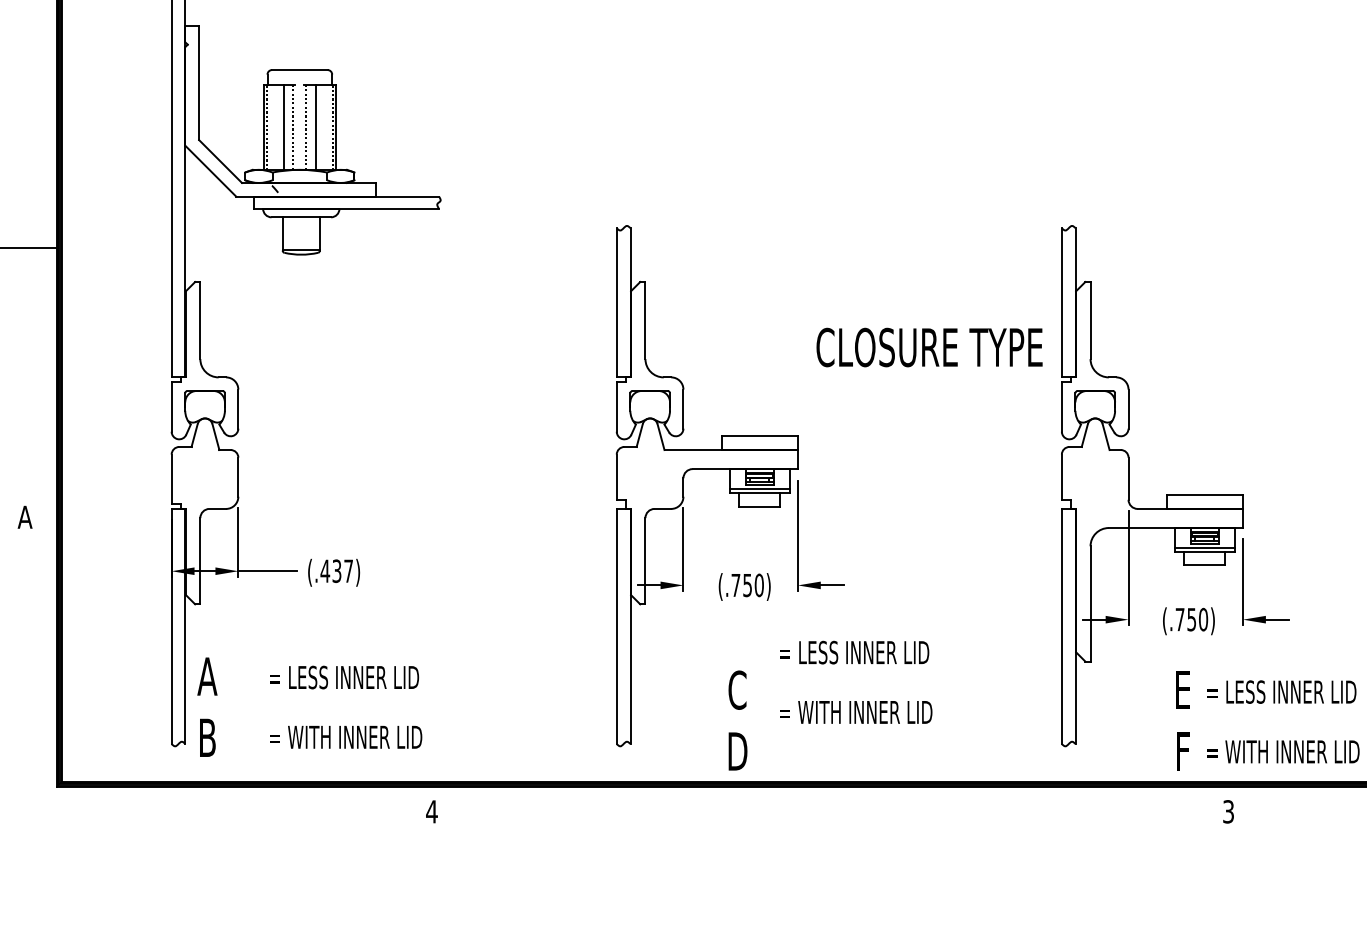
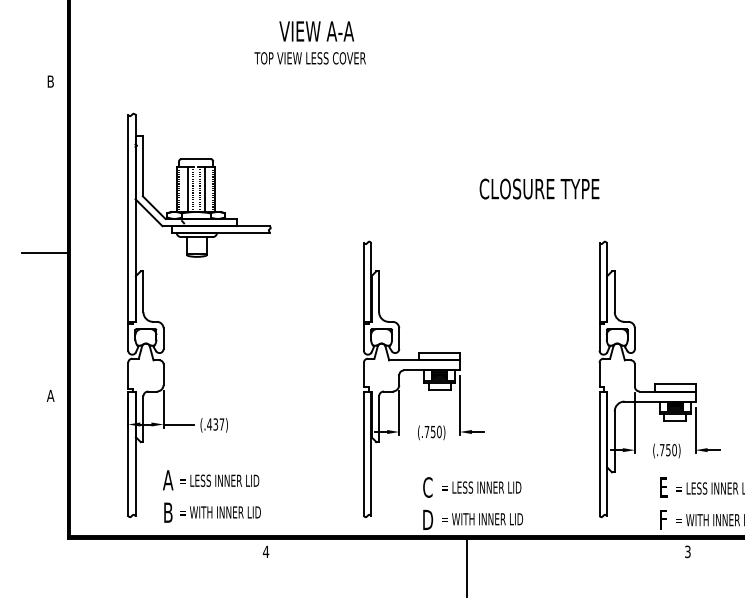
text: (929, 346) -> (539, 188), moved
text: (855, 682) -> (482, 503), moved
text: (208, 707) -> (168, 496), moved
line: (810, 841) -> (466, 567), added

